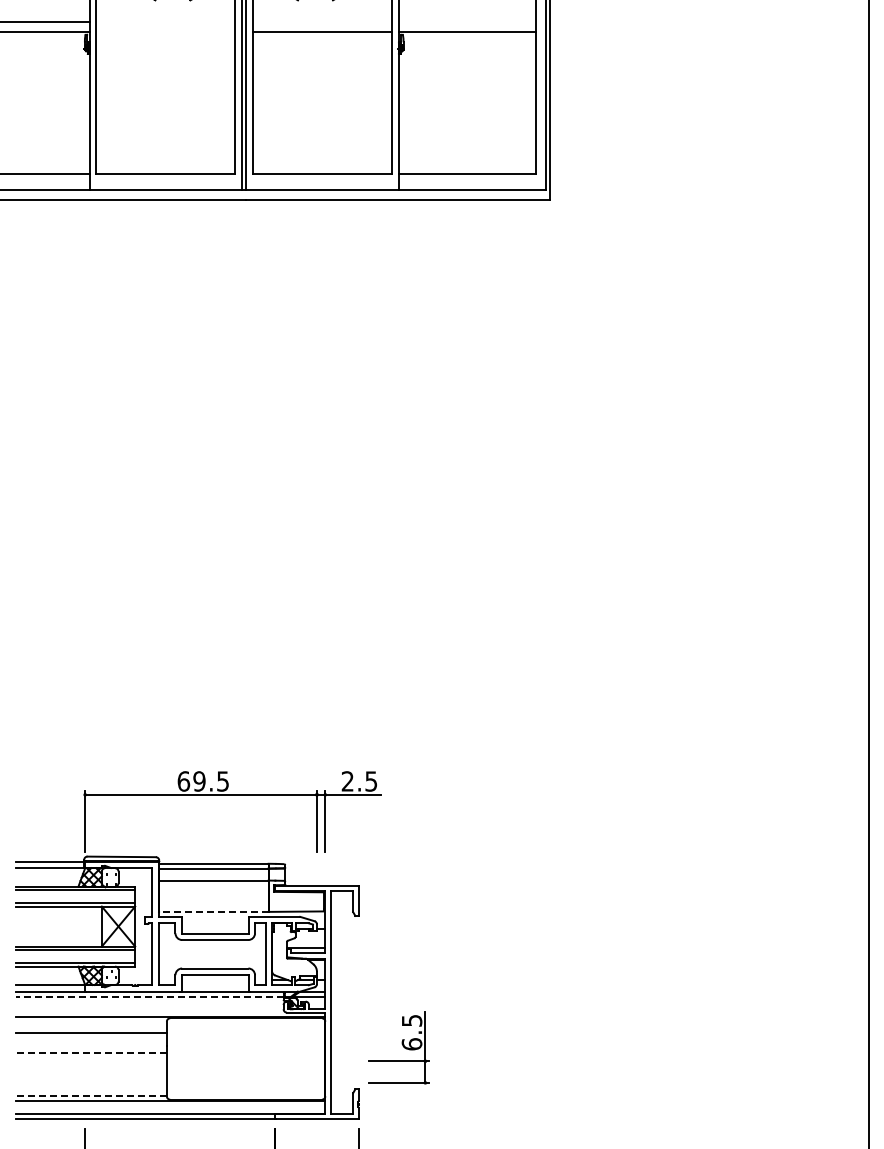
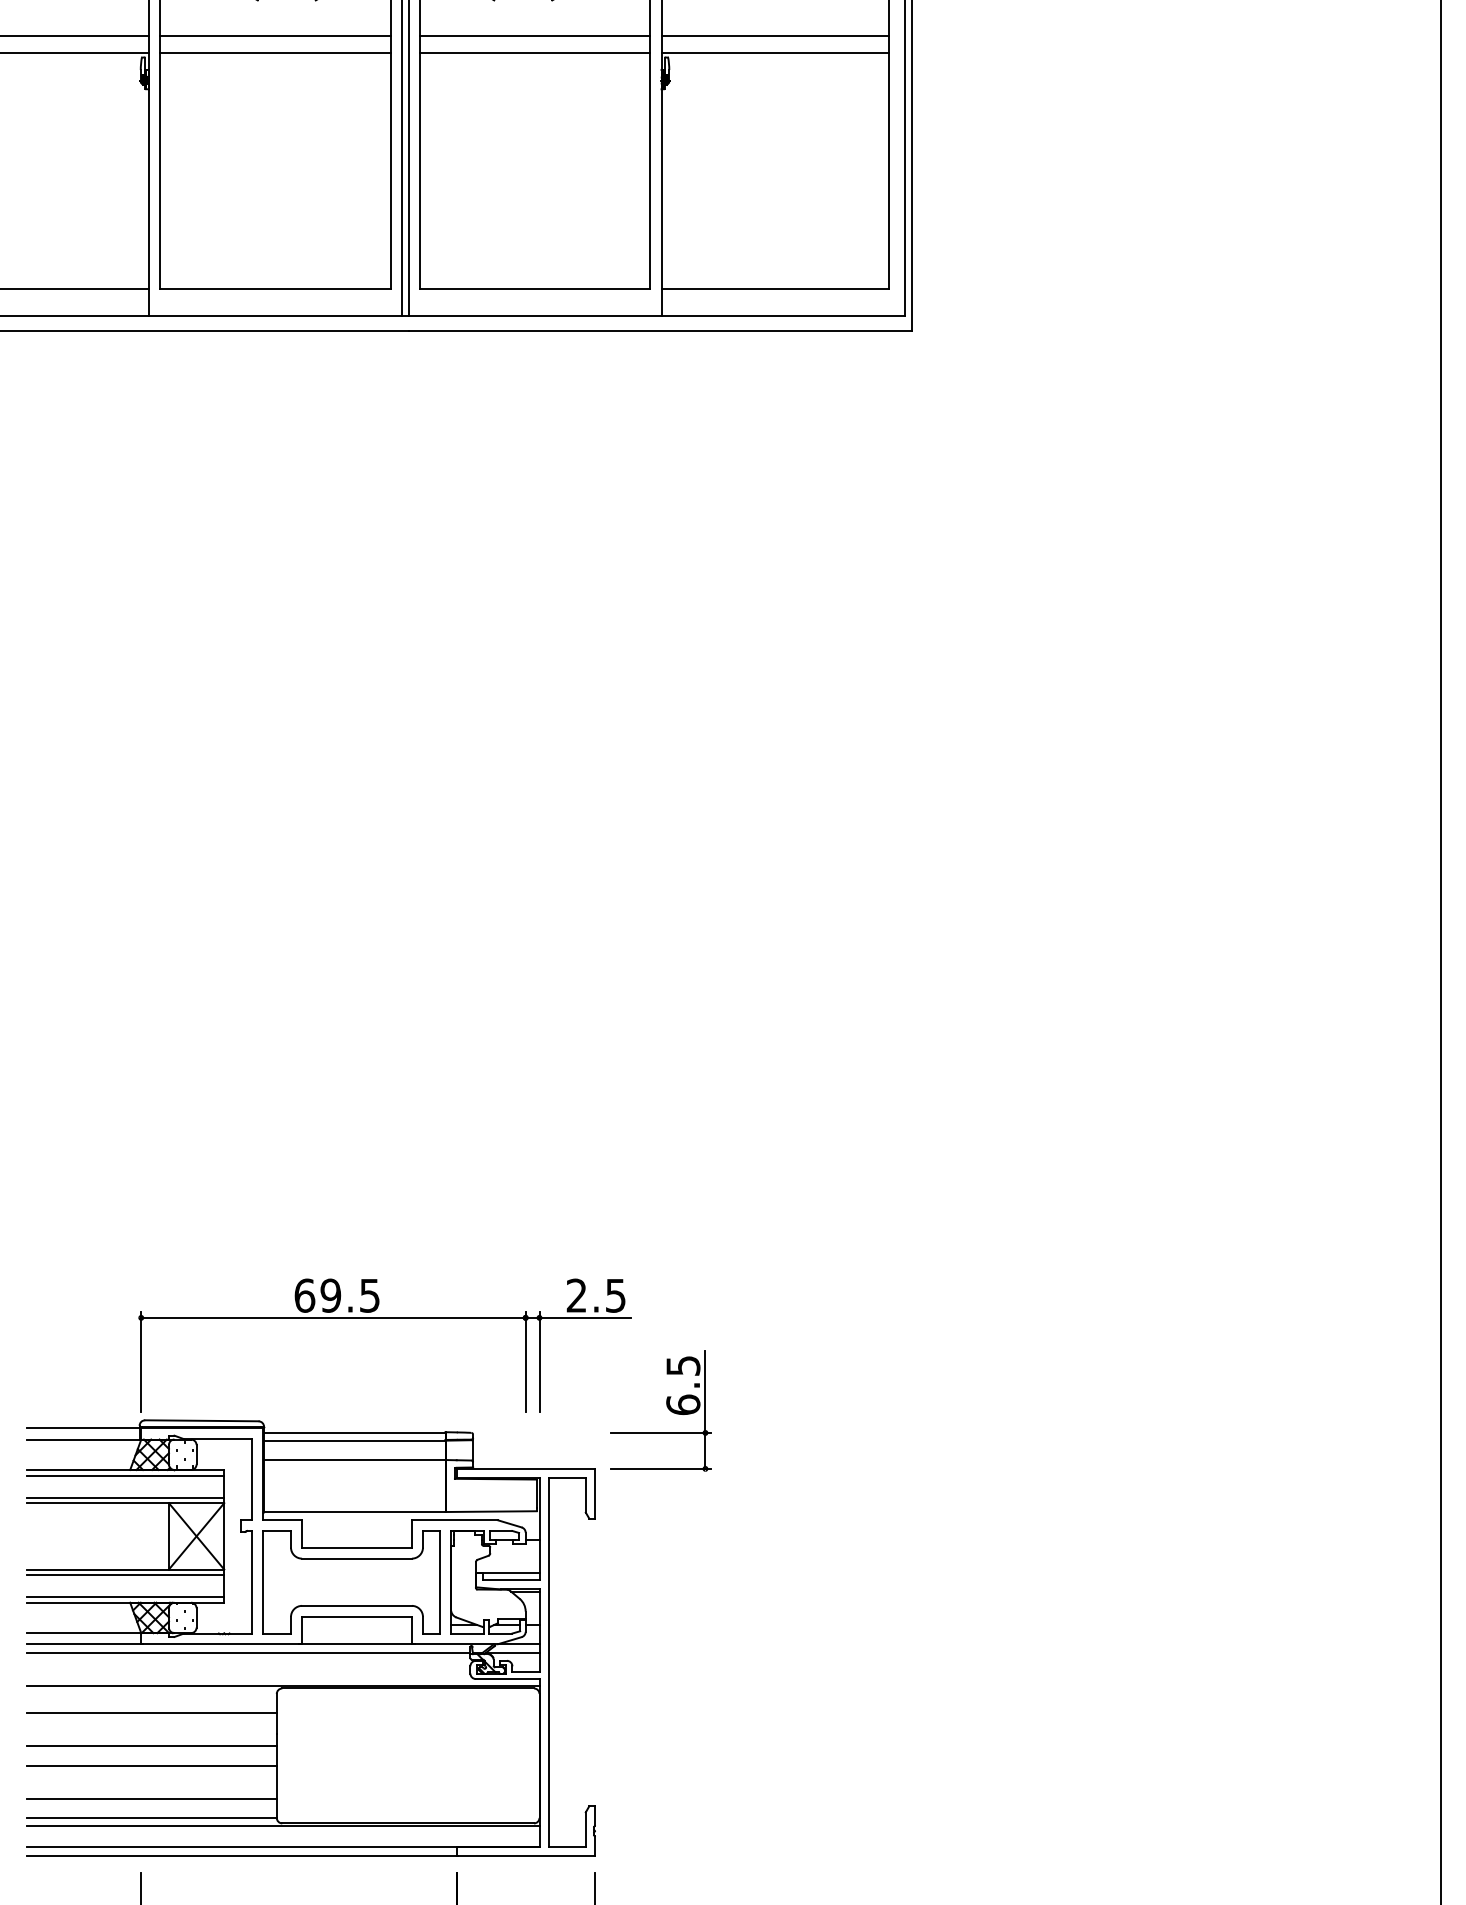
line: (165, 22) -> (274, 37), added
line: (322, 22) -> (534, 37), added
line: (467, 22) -> (775, 37), added
line: (165, 32) -> (274, 53), added
line: (213, 911) -> (354, 1511), dashed -> solid
line: (150, 996) -> (249, 1652), dashed -> solid
part: (398, 1047) -> (660, 1410), moved
line: (91, 1053) -> (151, 1746), dashed -> solid
line: (91, 1064) -> (151, 1765), added
line: (91, 1084) -> (151, 1798), added
line: (91, 1096) -> (151, 1818), dashed -> solid

